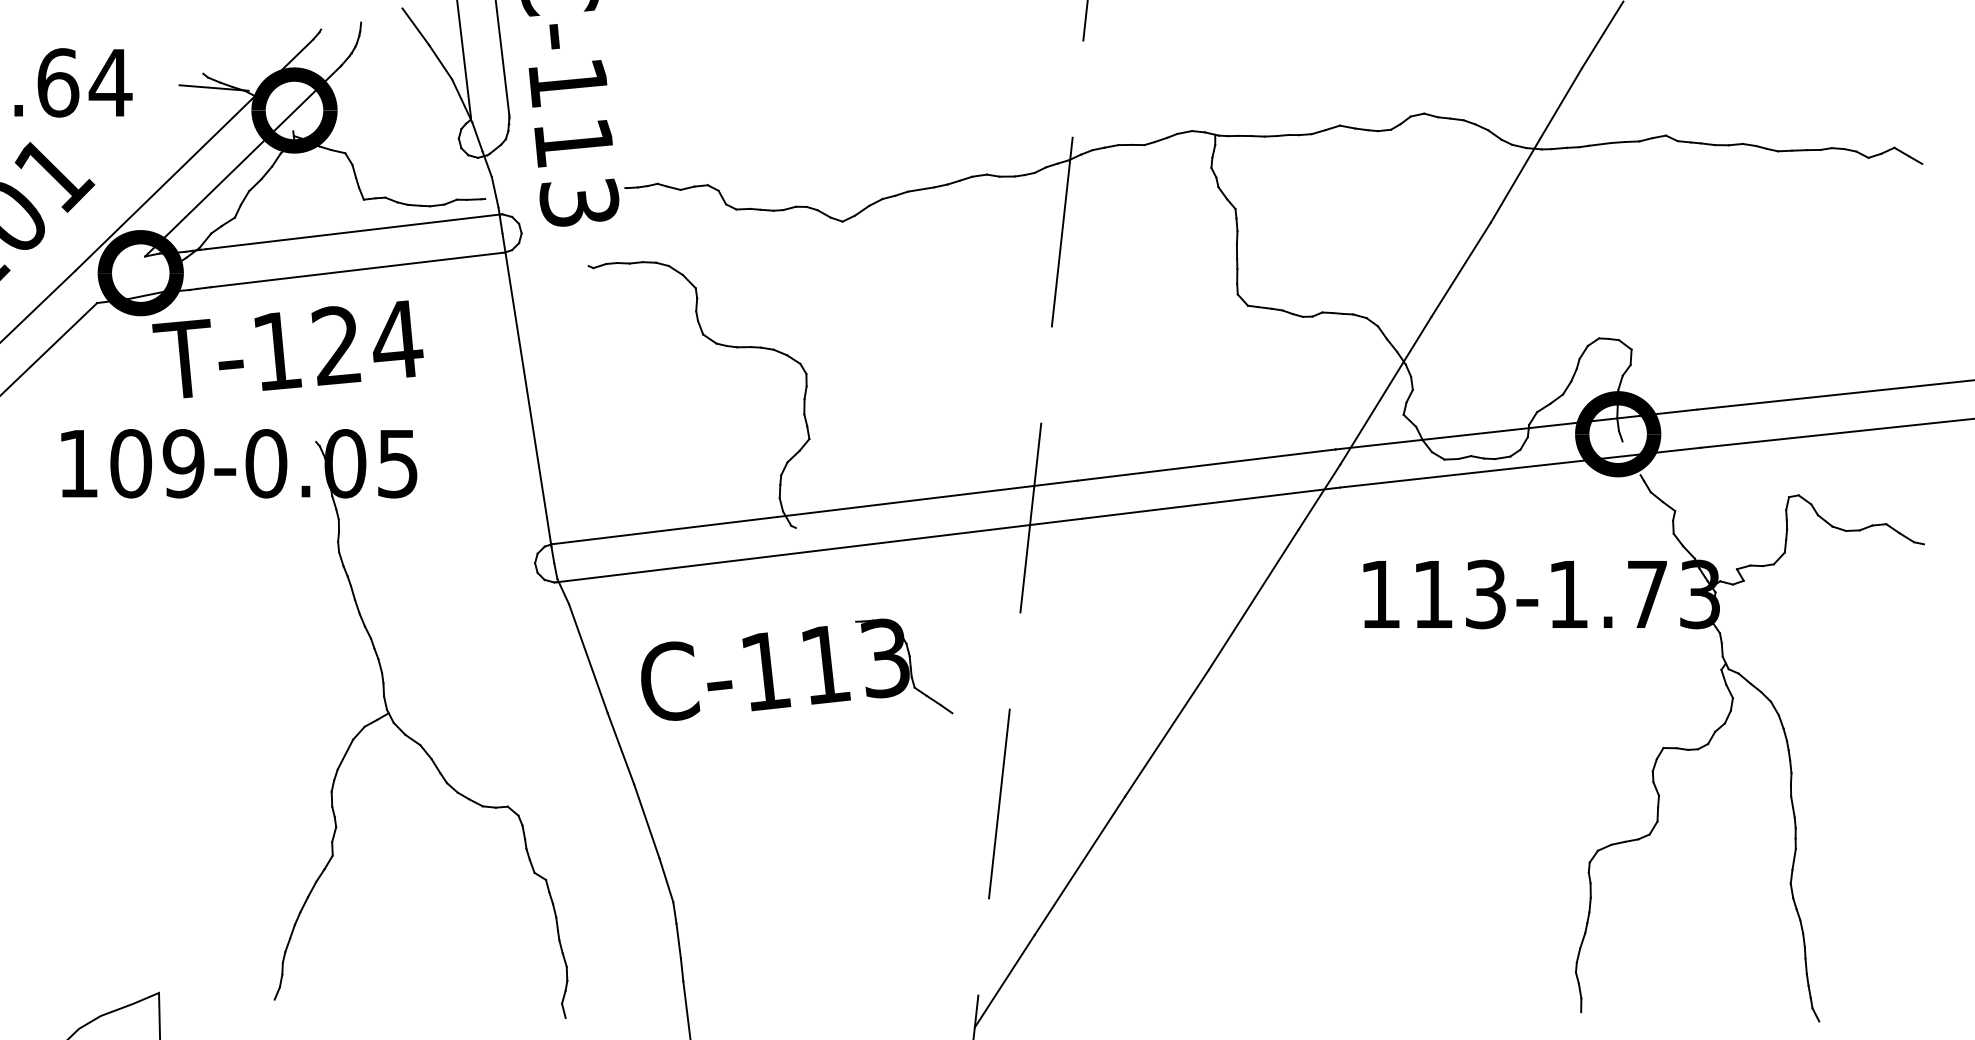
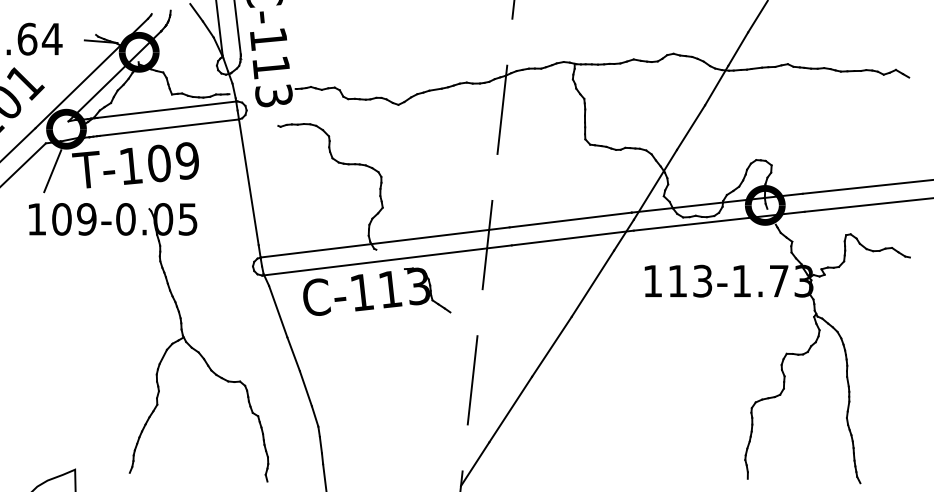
text: (366, 343) -> (173, 162), T-124 -> T-109
line: (111, 362) -> (52, 171), added
part: (821, 662) -> (388, 288), moved

